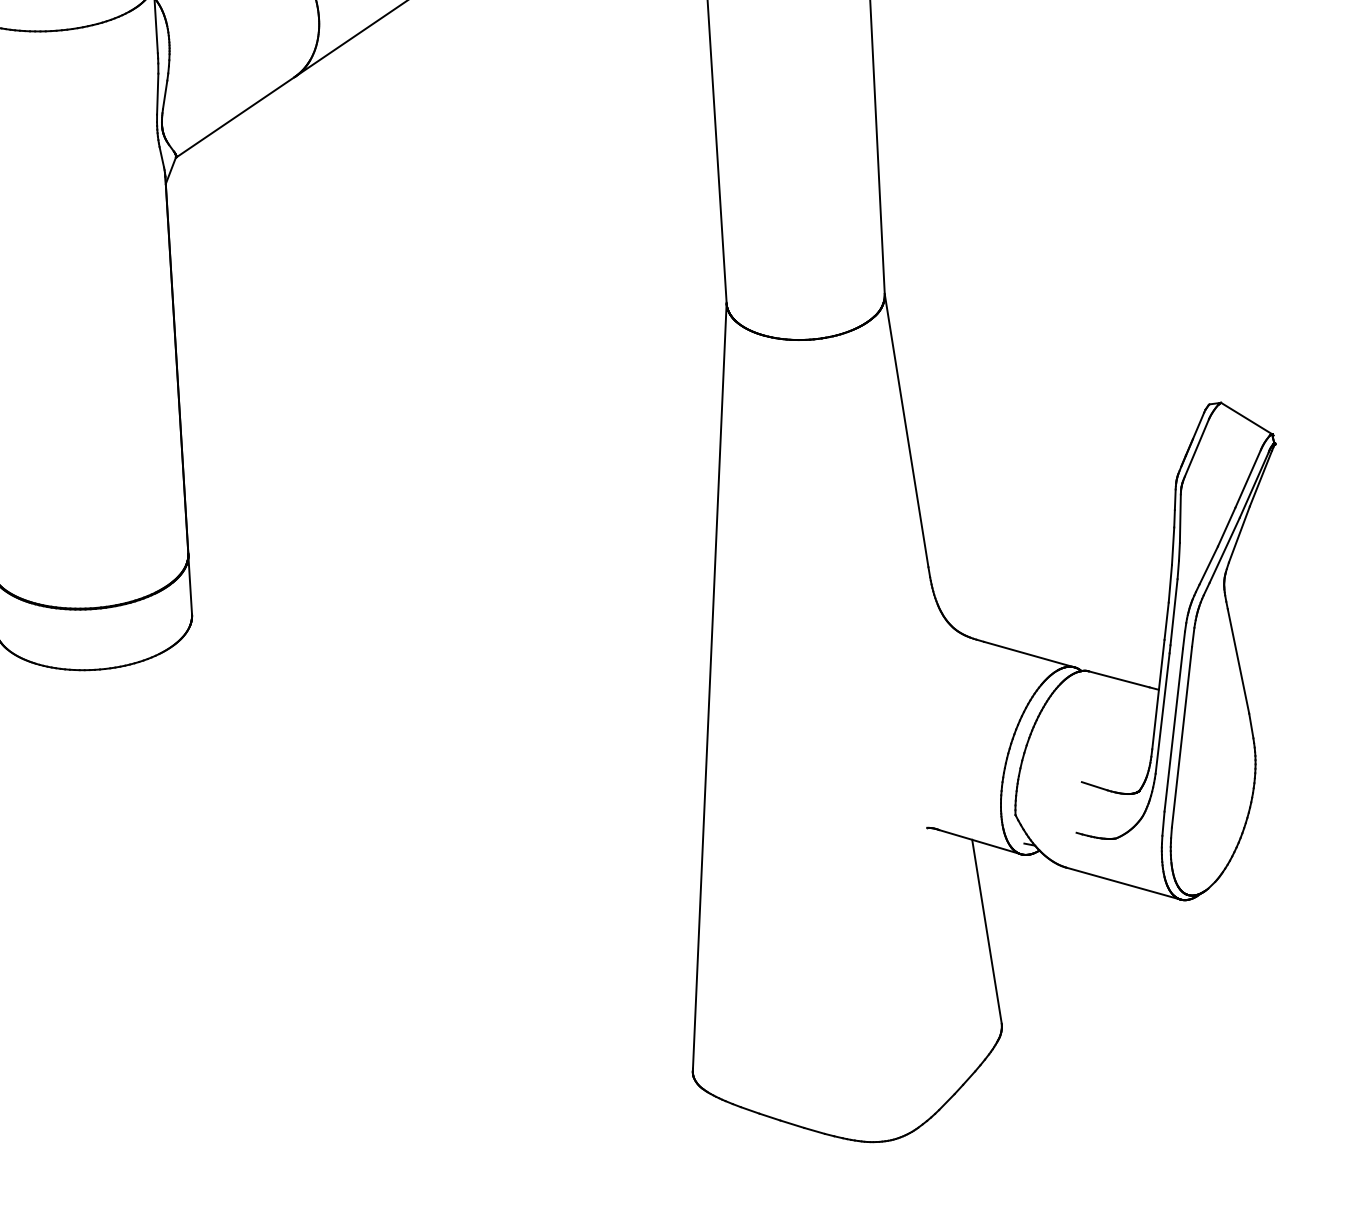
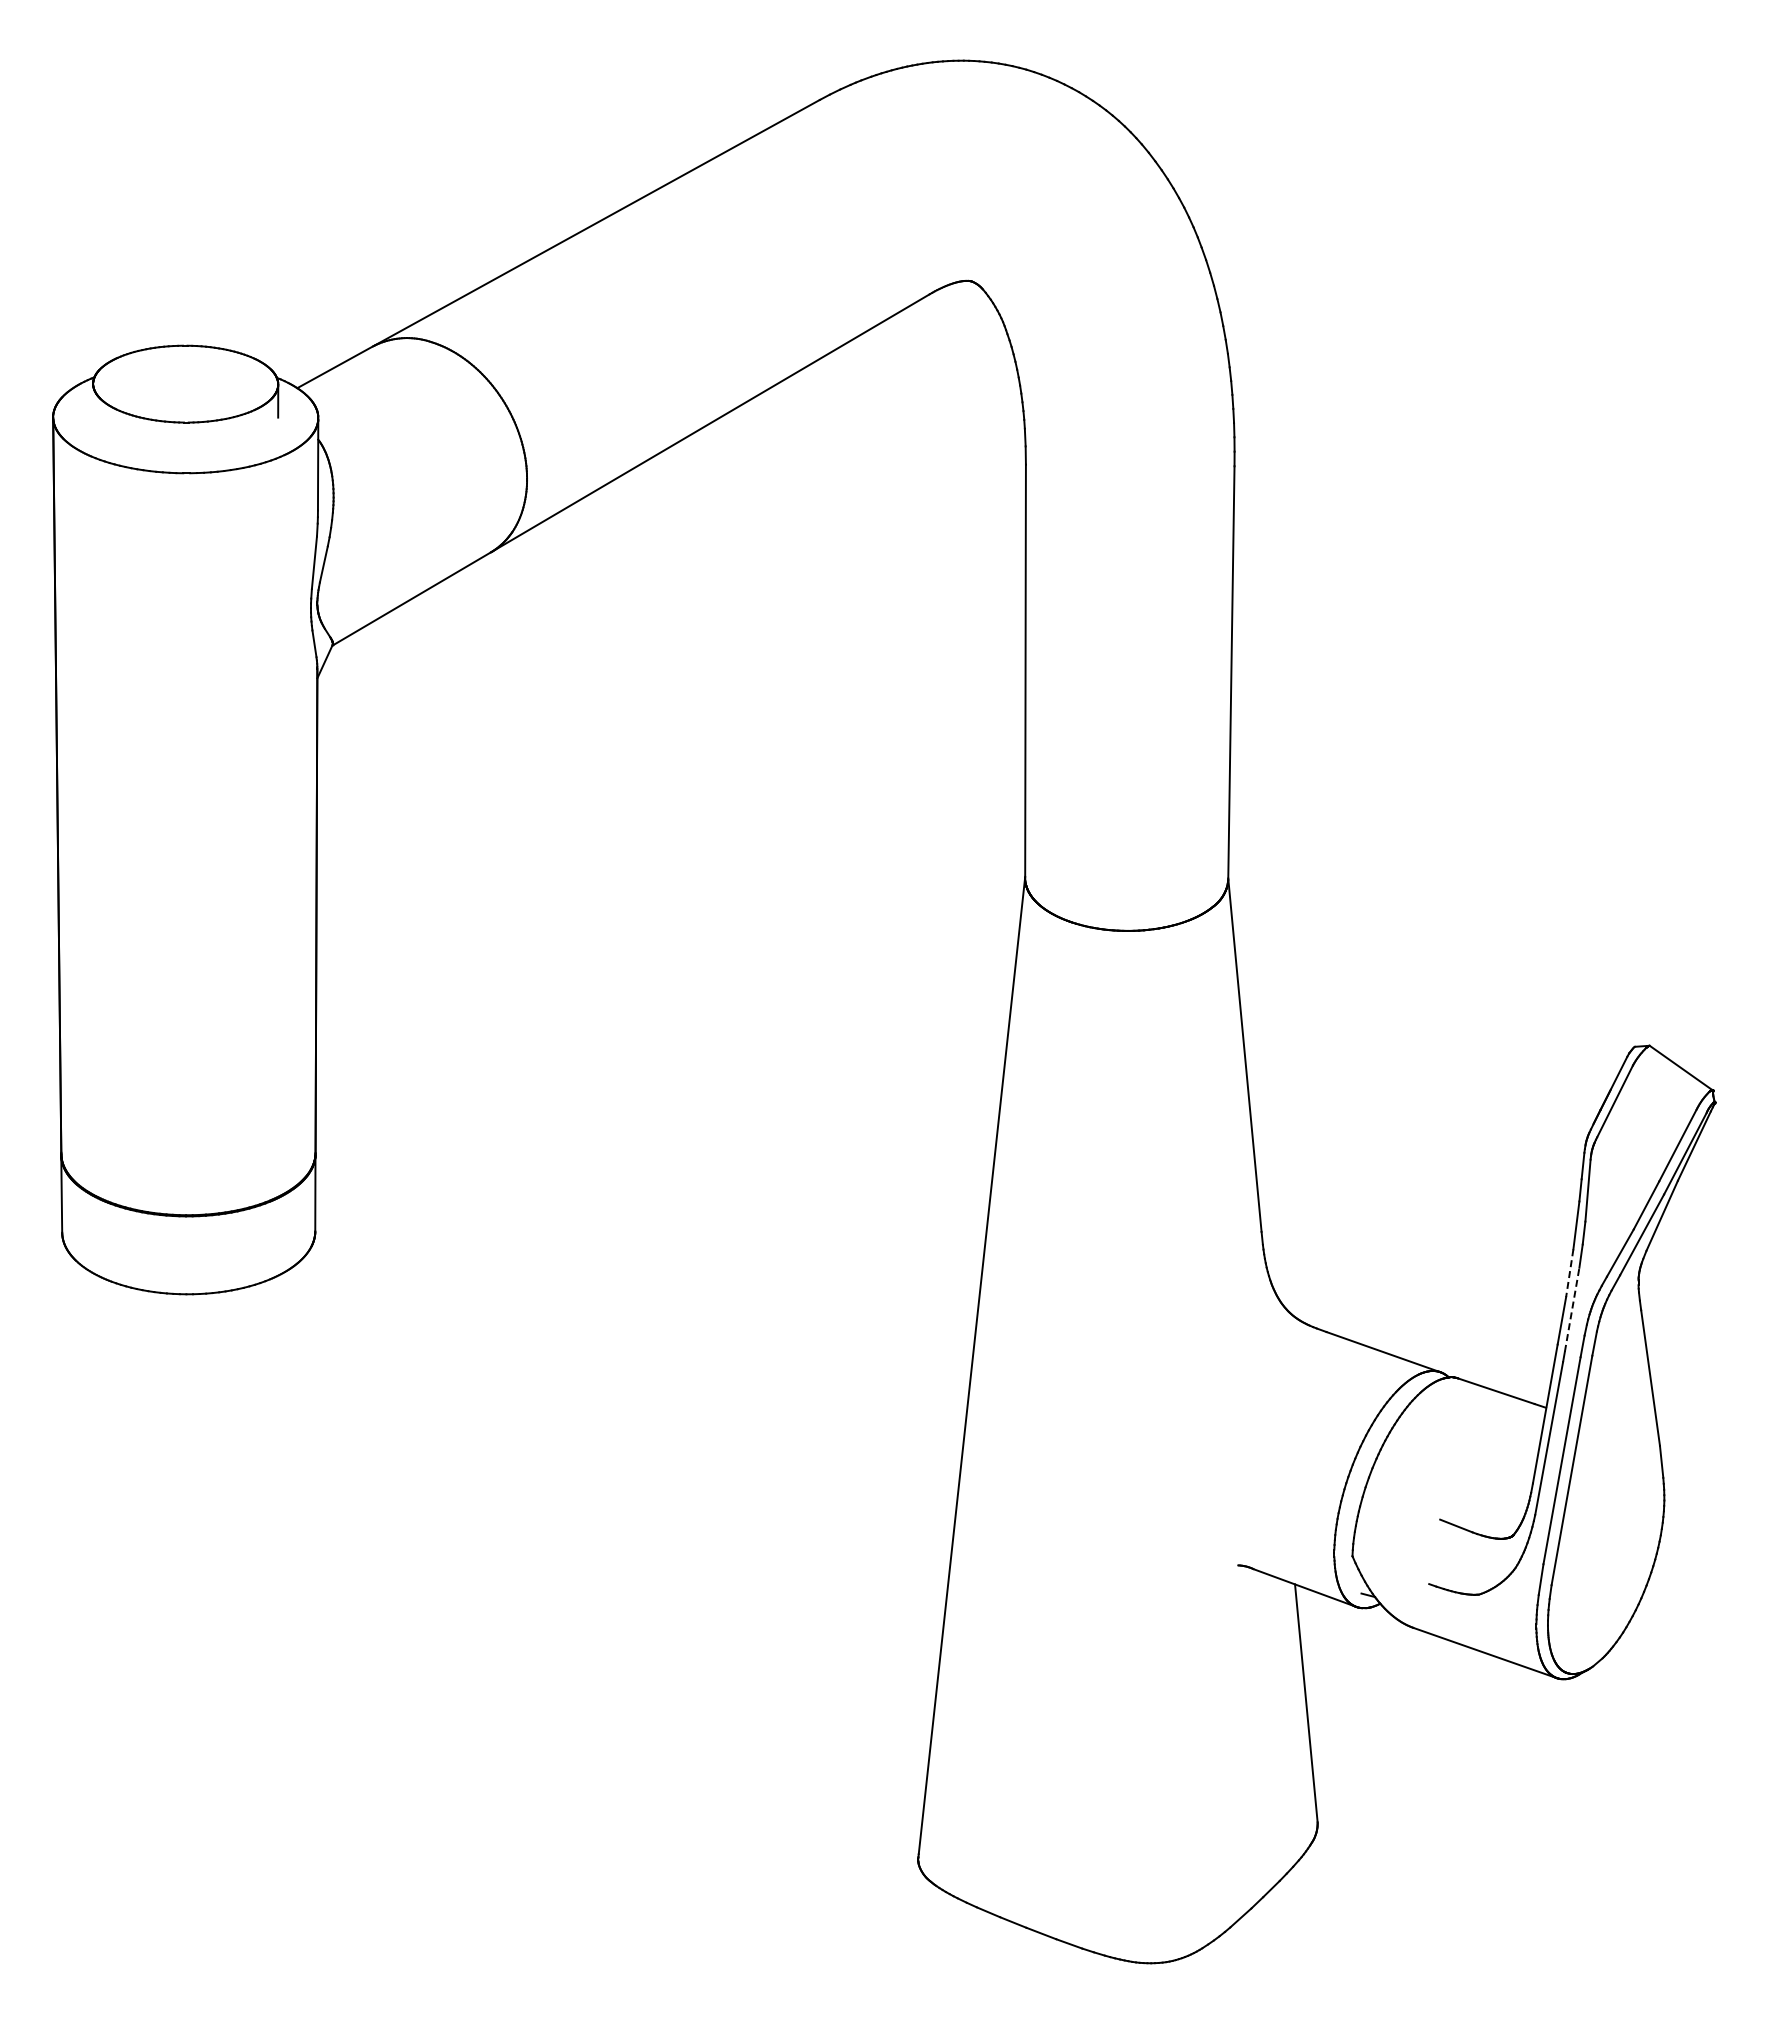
line: (1170, 584) -> (1569, 1273), solid -> dashed
line: (1174, 611) -> (1572, 1309), solid -> dashed

